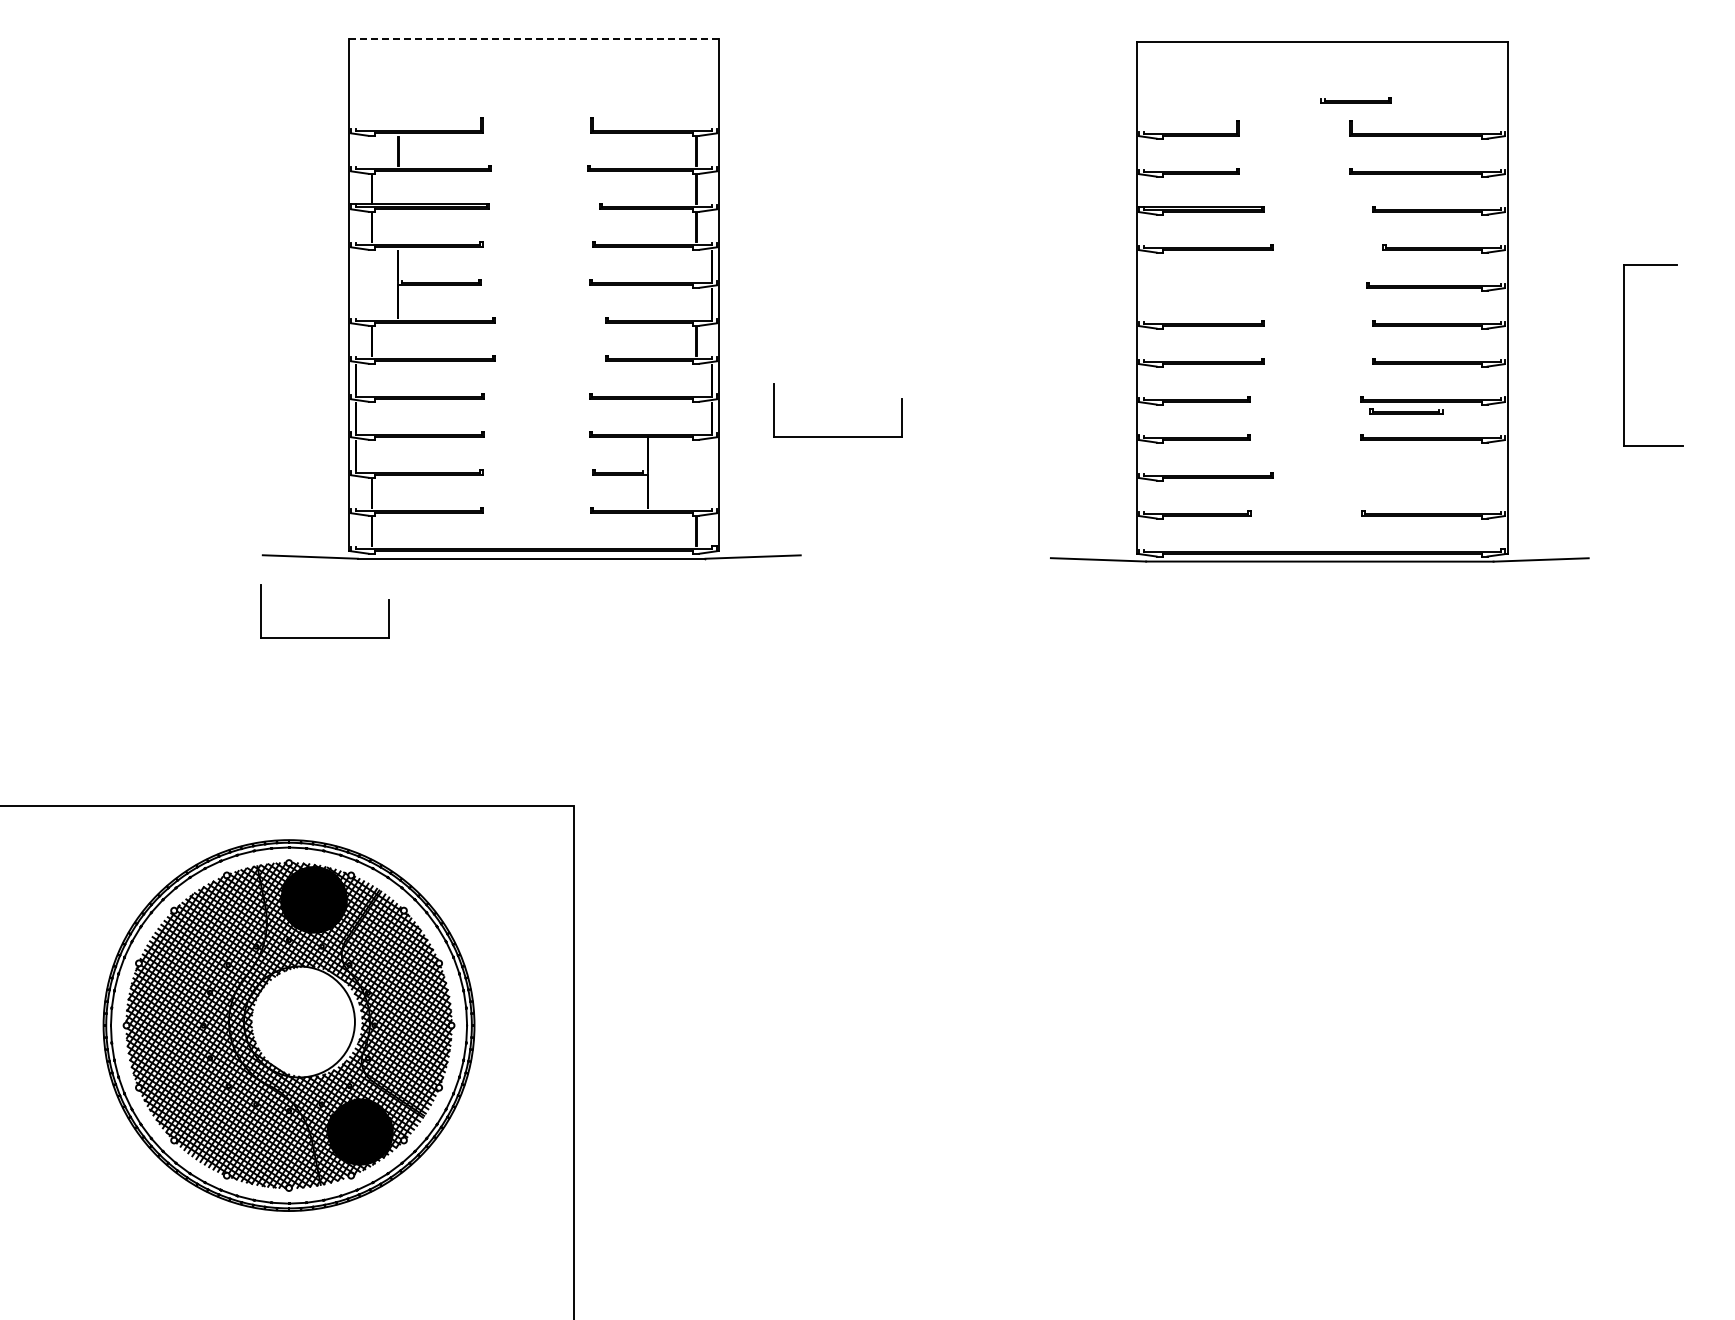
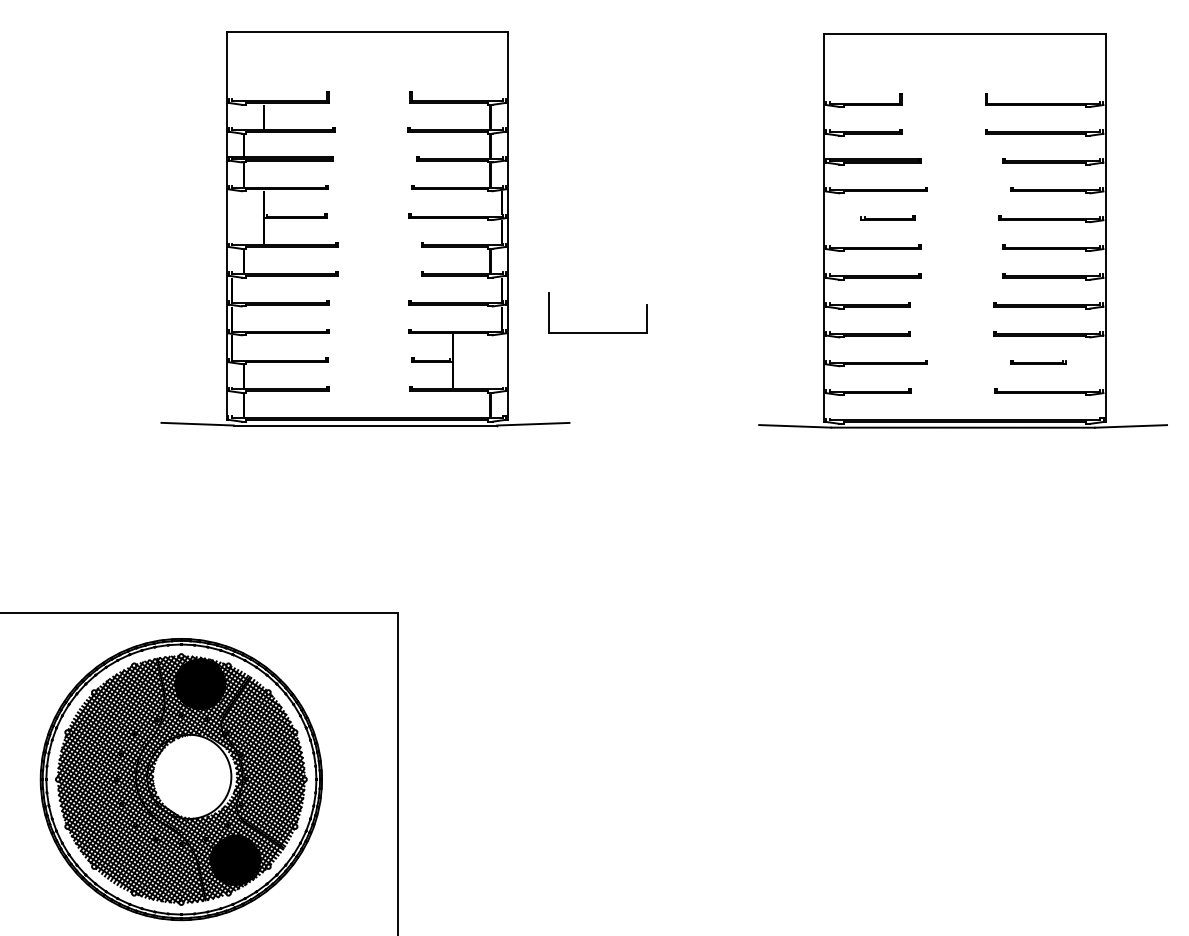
line: (534, 39) -> (367, 31), dashed -> solid
part: (1355, 100) -> (887, 218), moved
part: (1406, 411) -> (1038, 362), moved
part: (324, 637) -> (208, 485), removed

